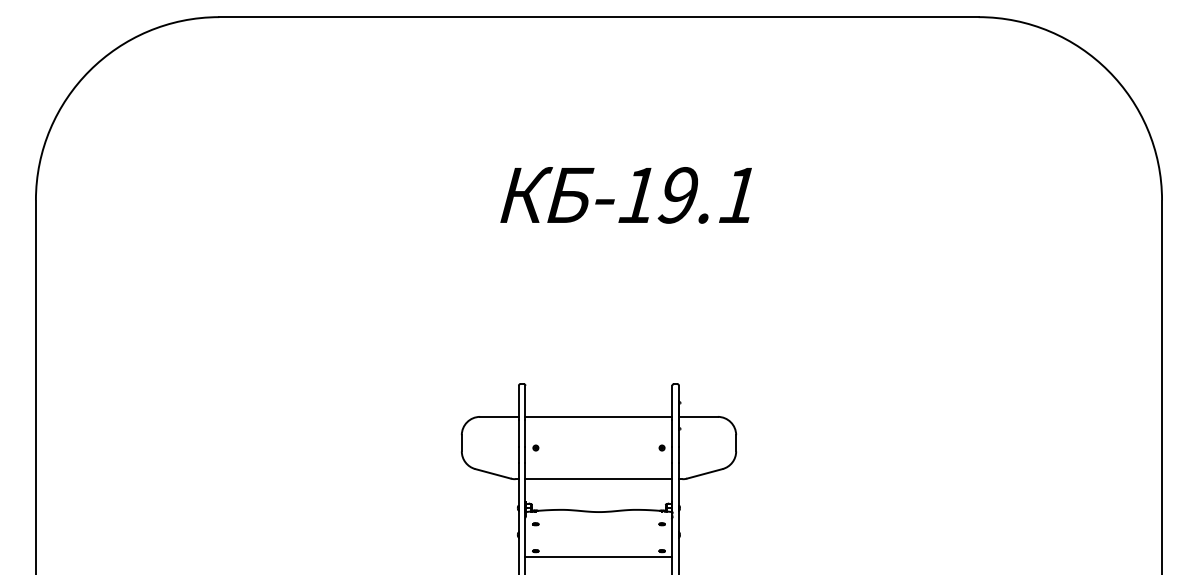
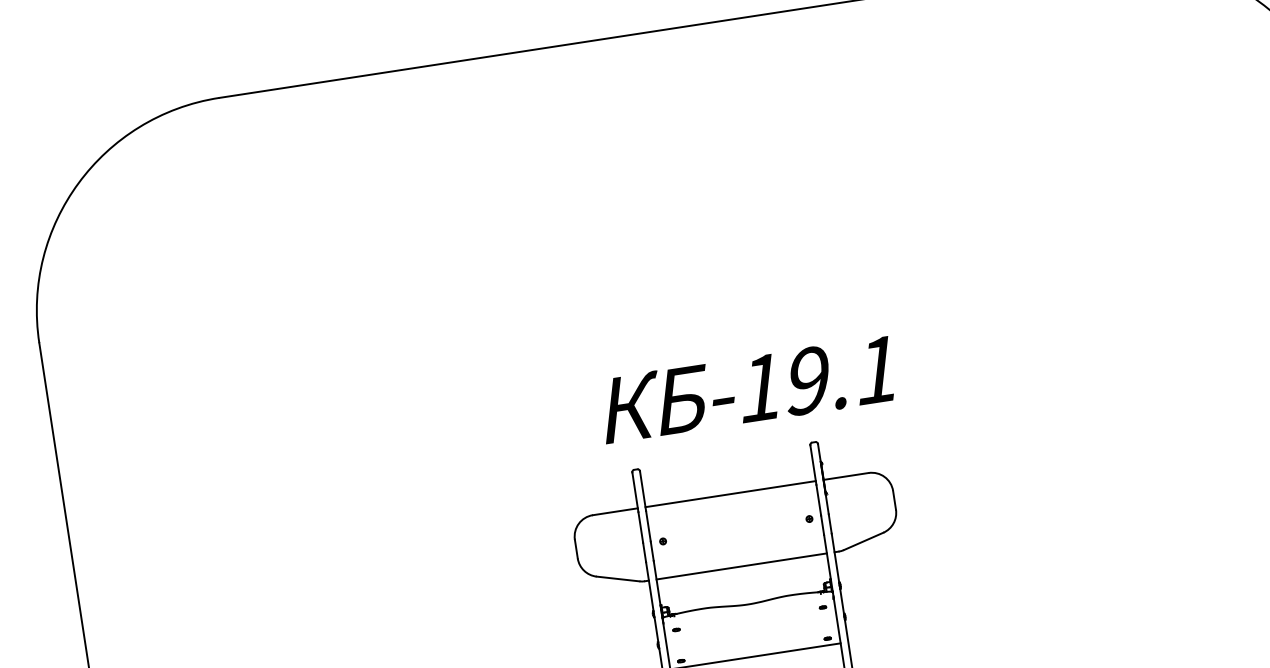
text: (625, 195) -> (746, 390), moved

